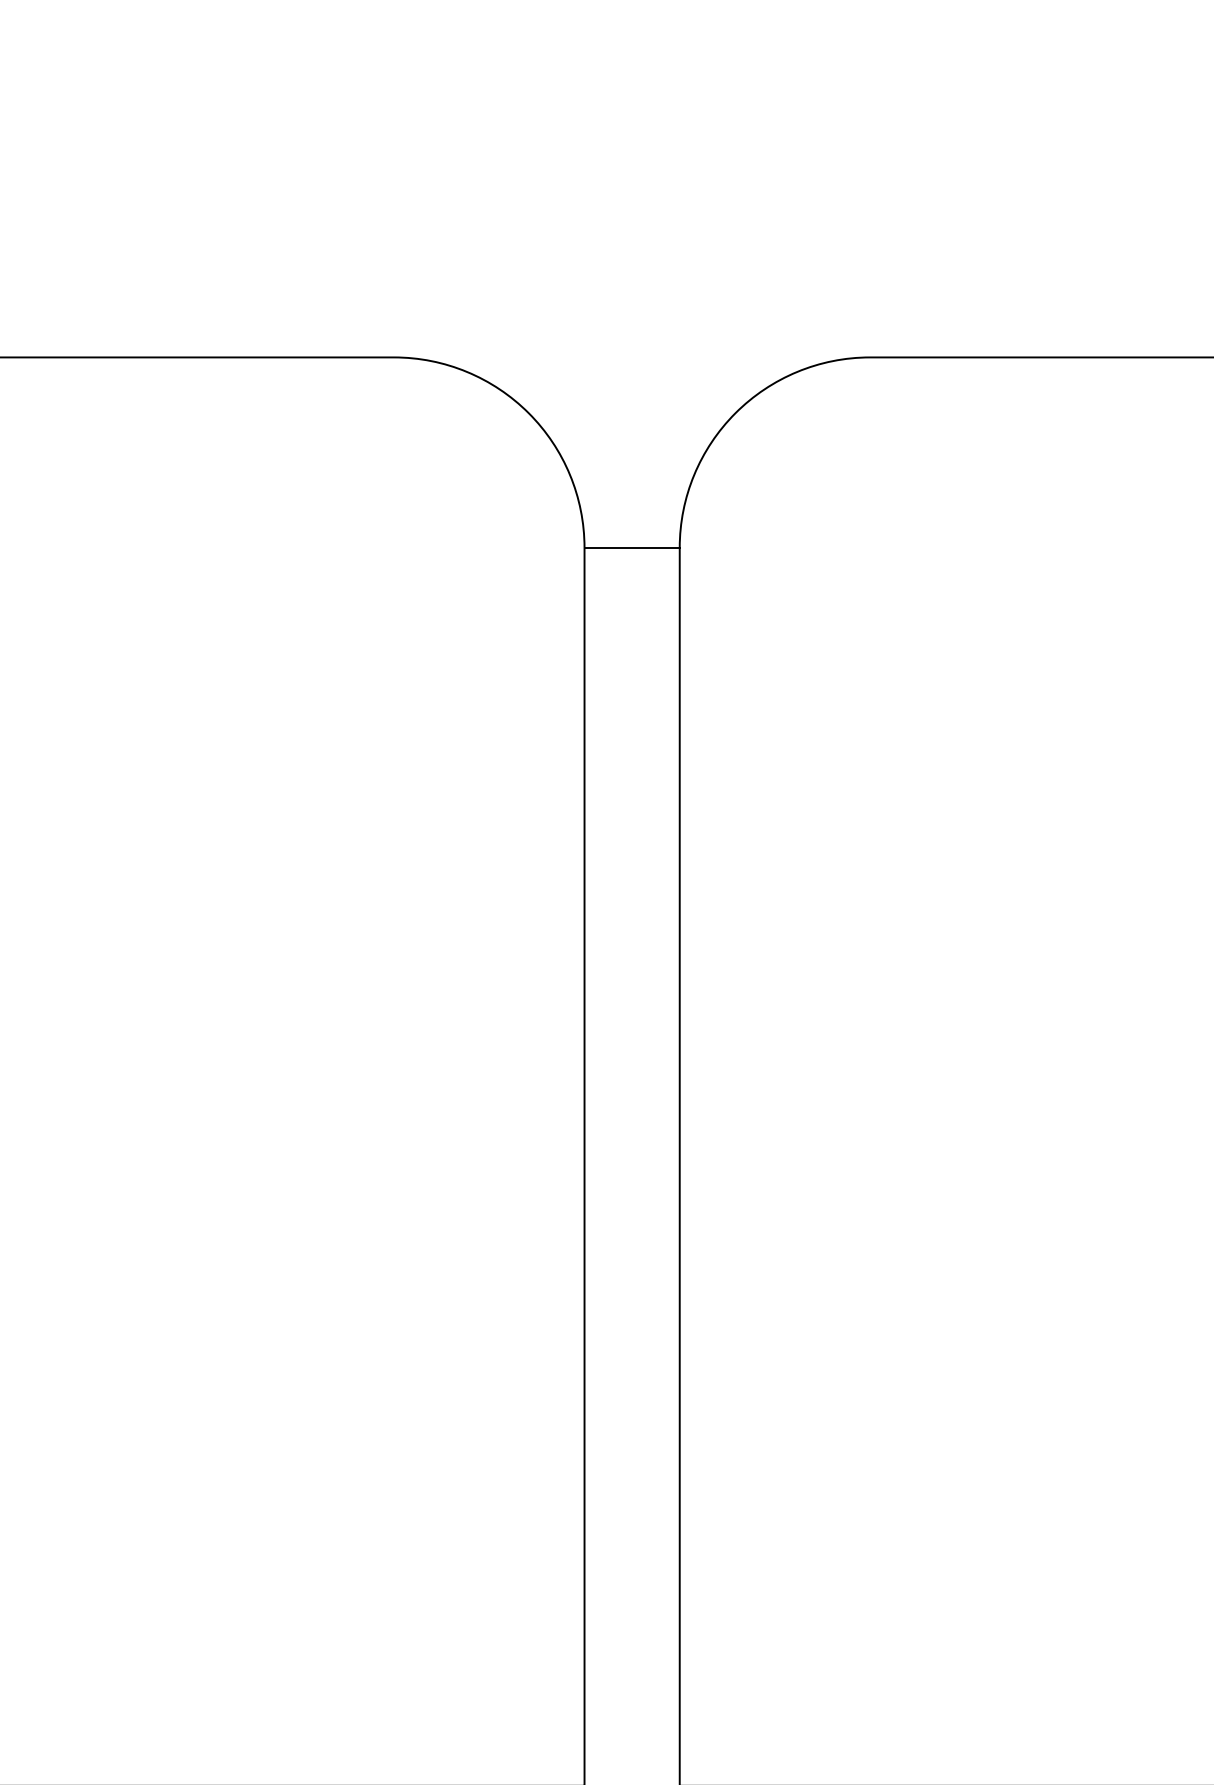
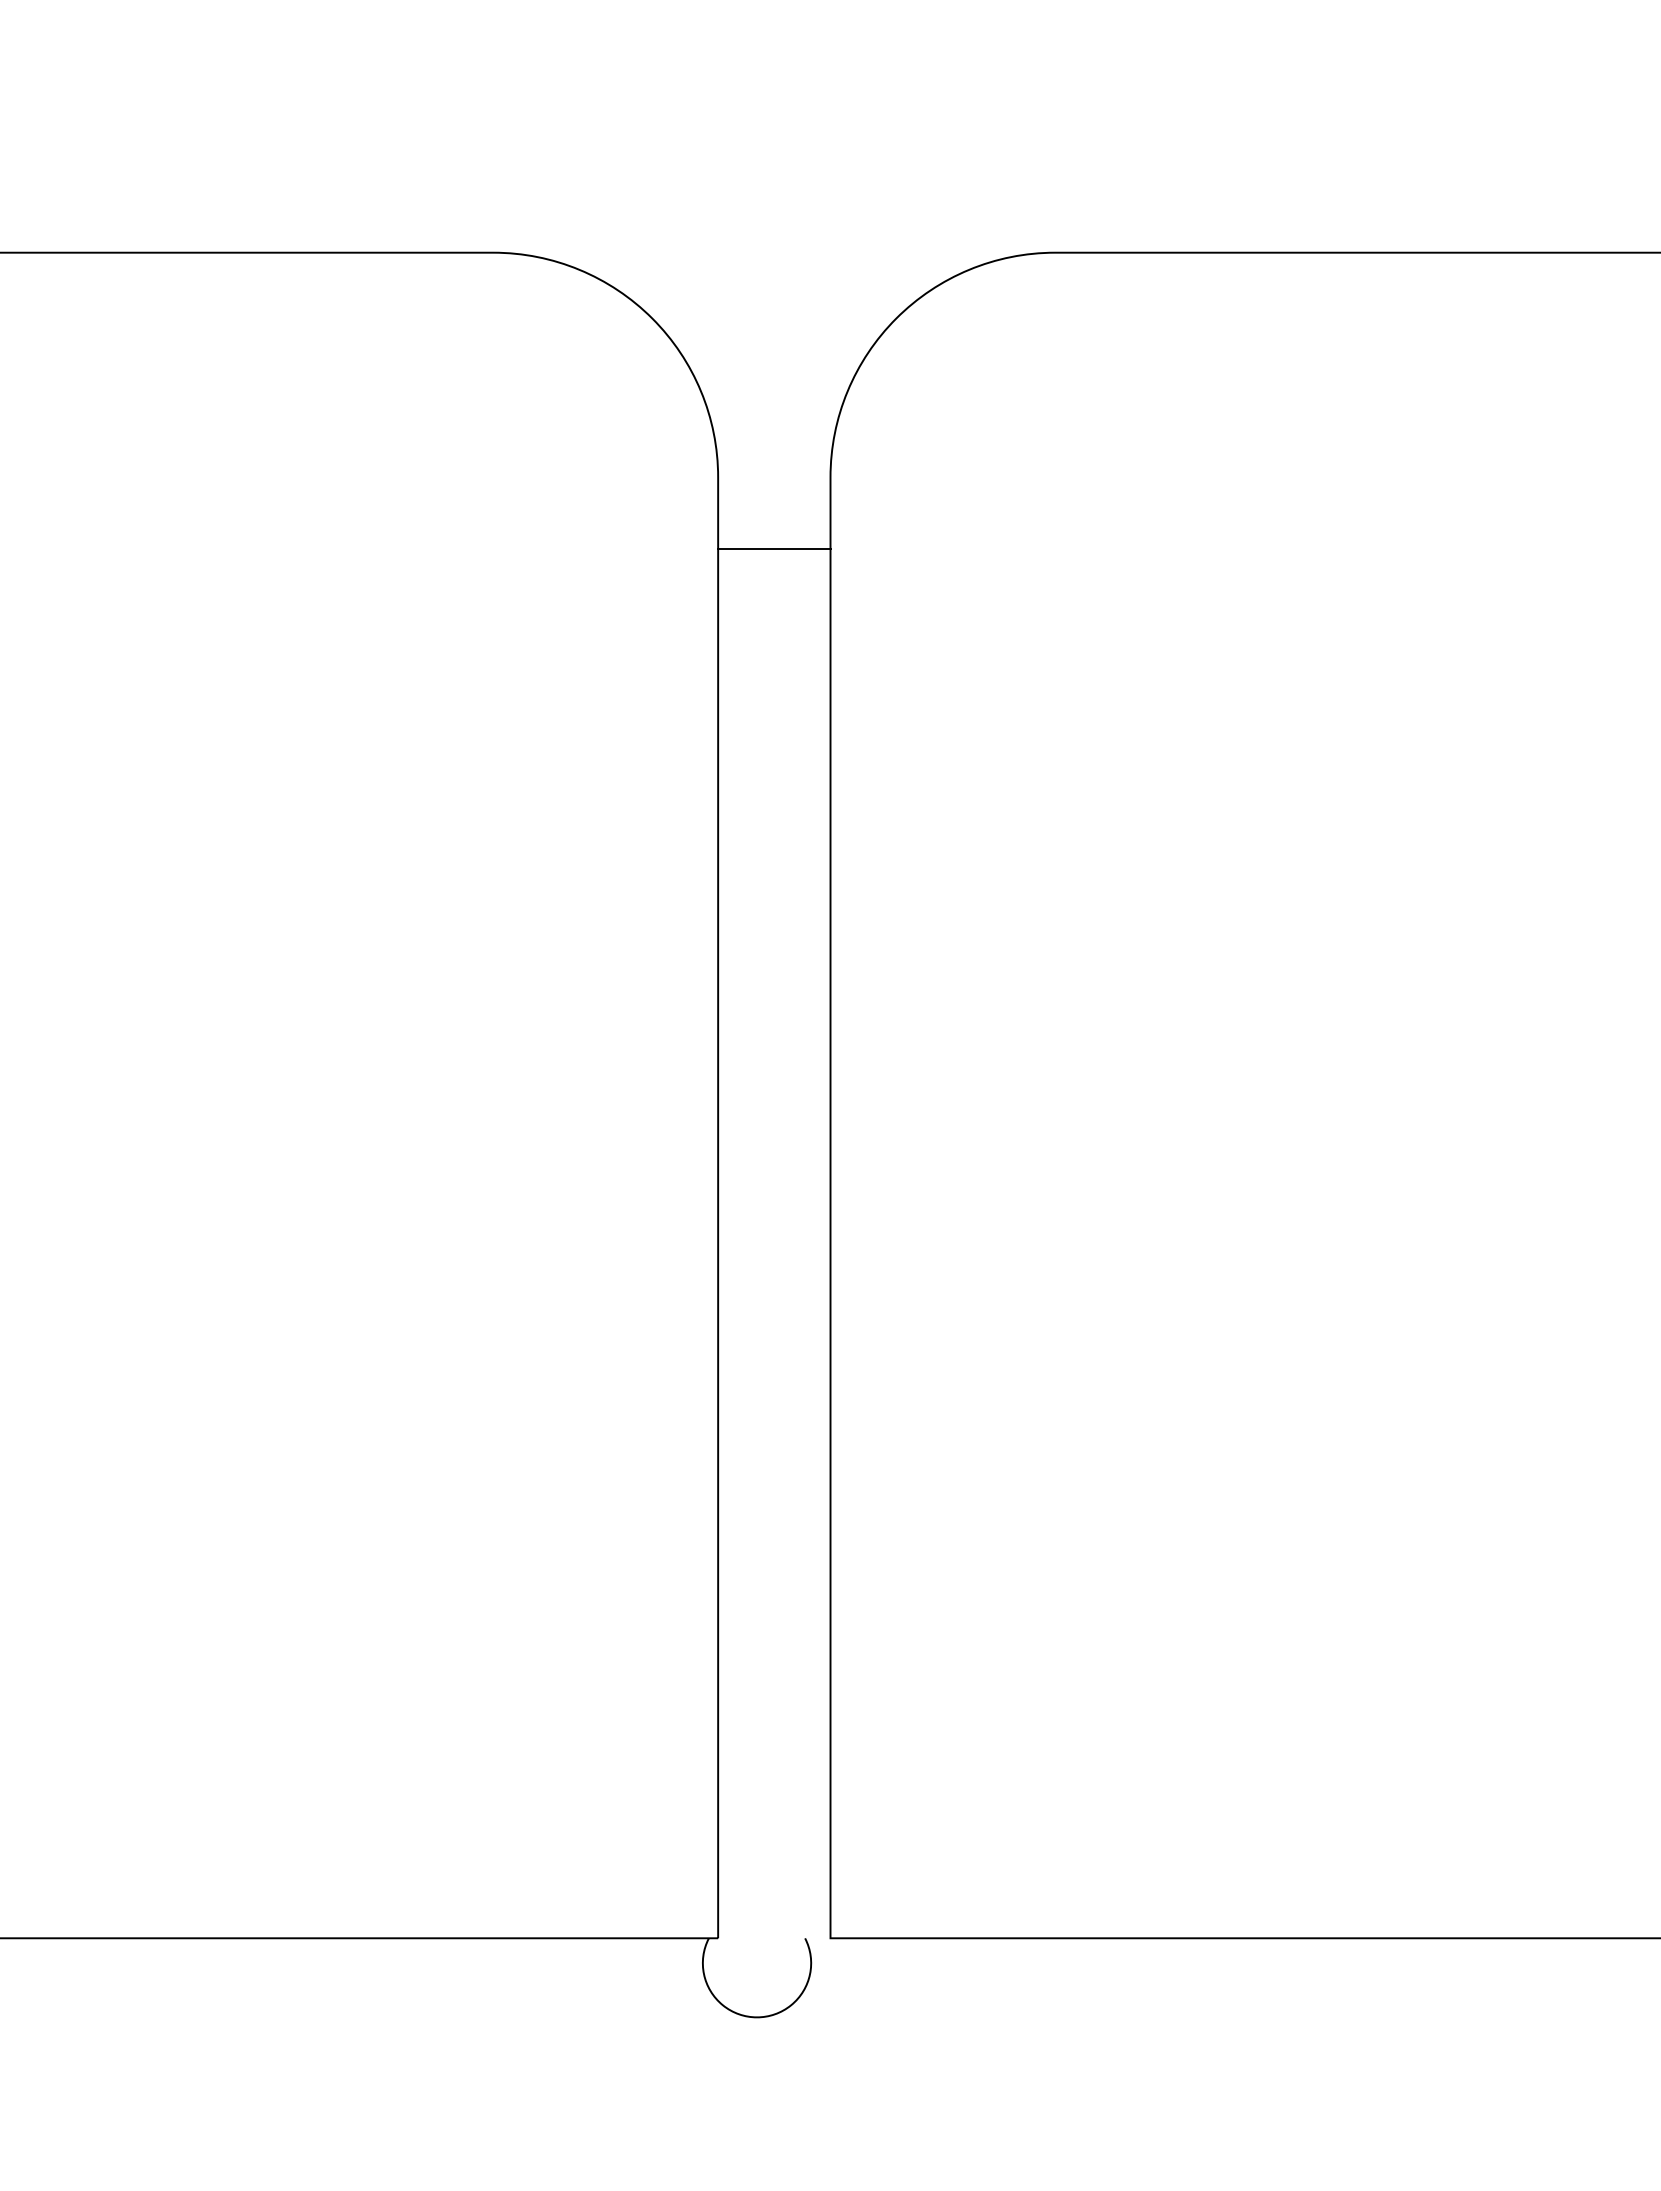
line: (632, 547) -> (774, 549), moved

